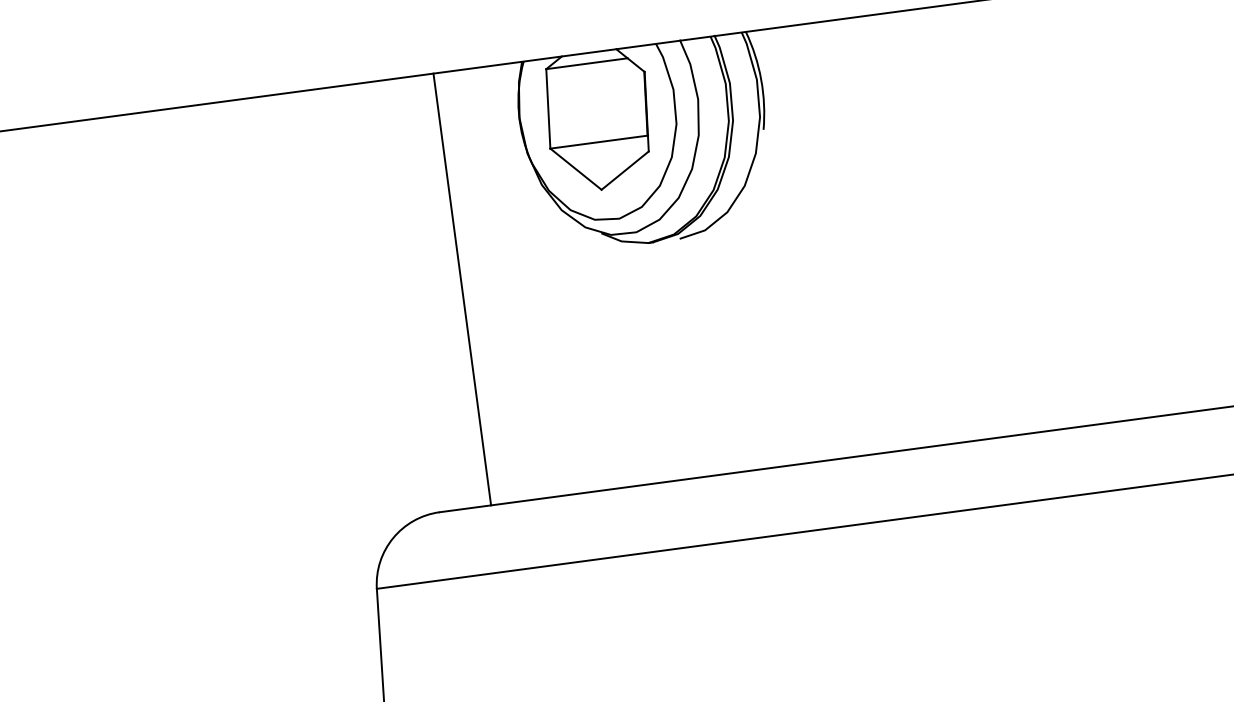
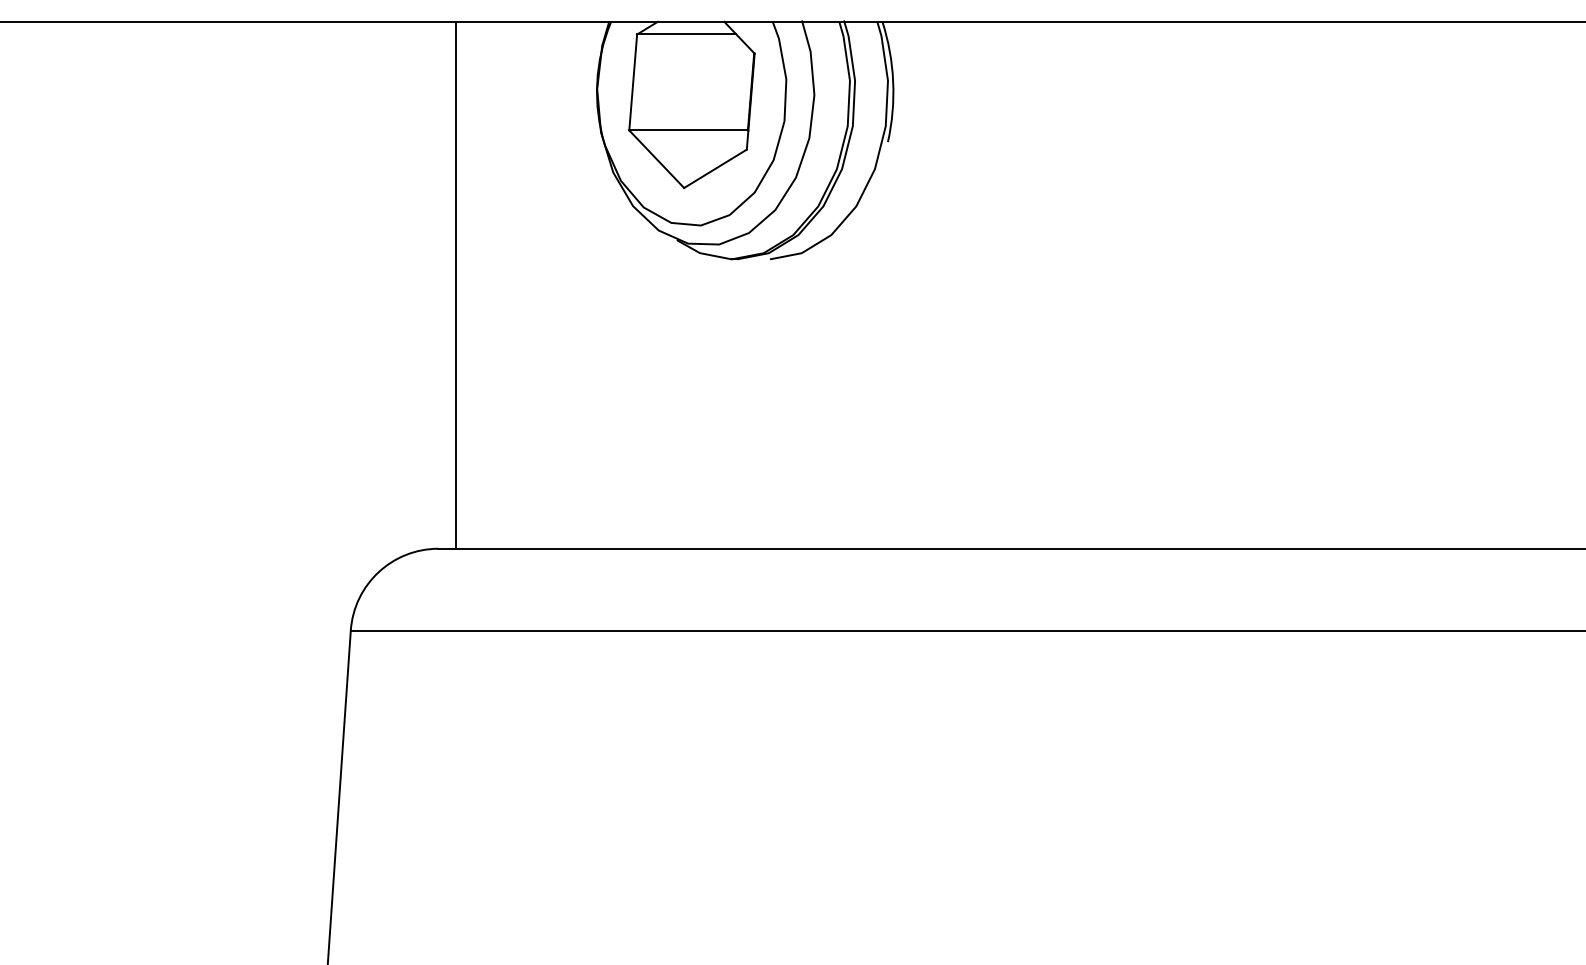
line: (462, 288) -> (456, 284), moved

